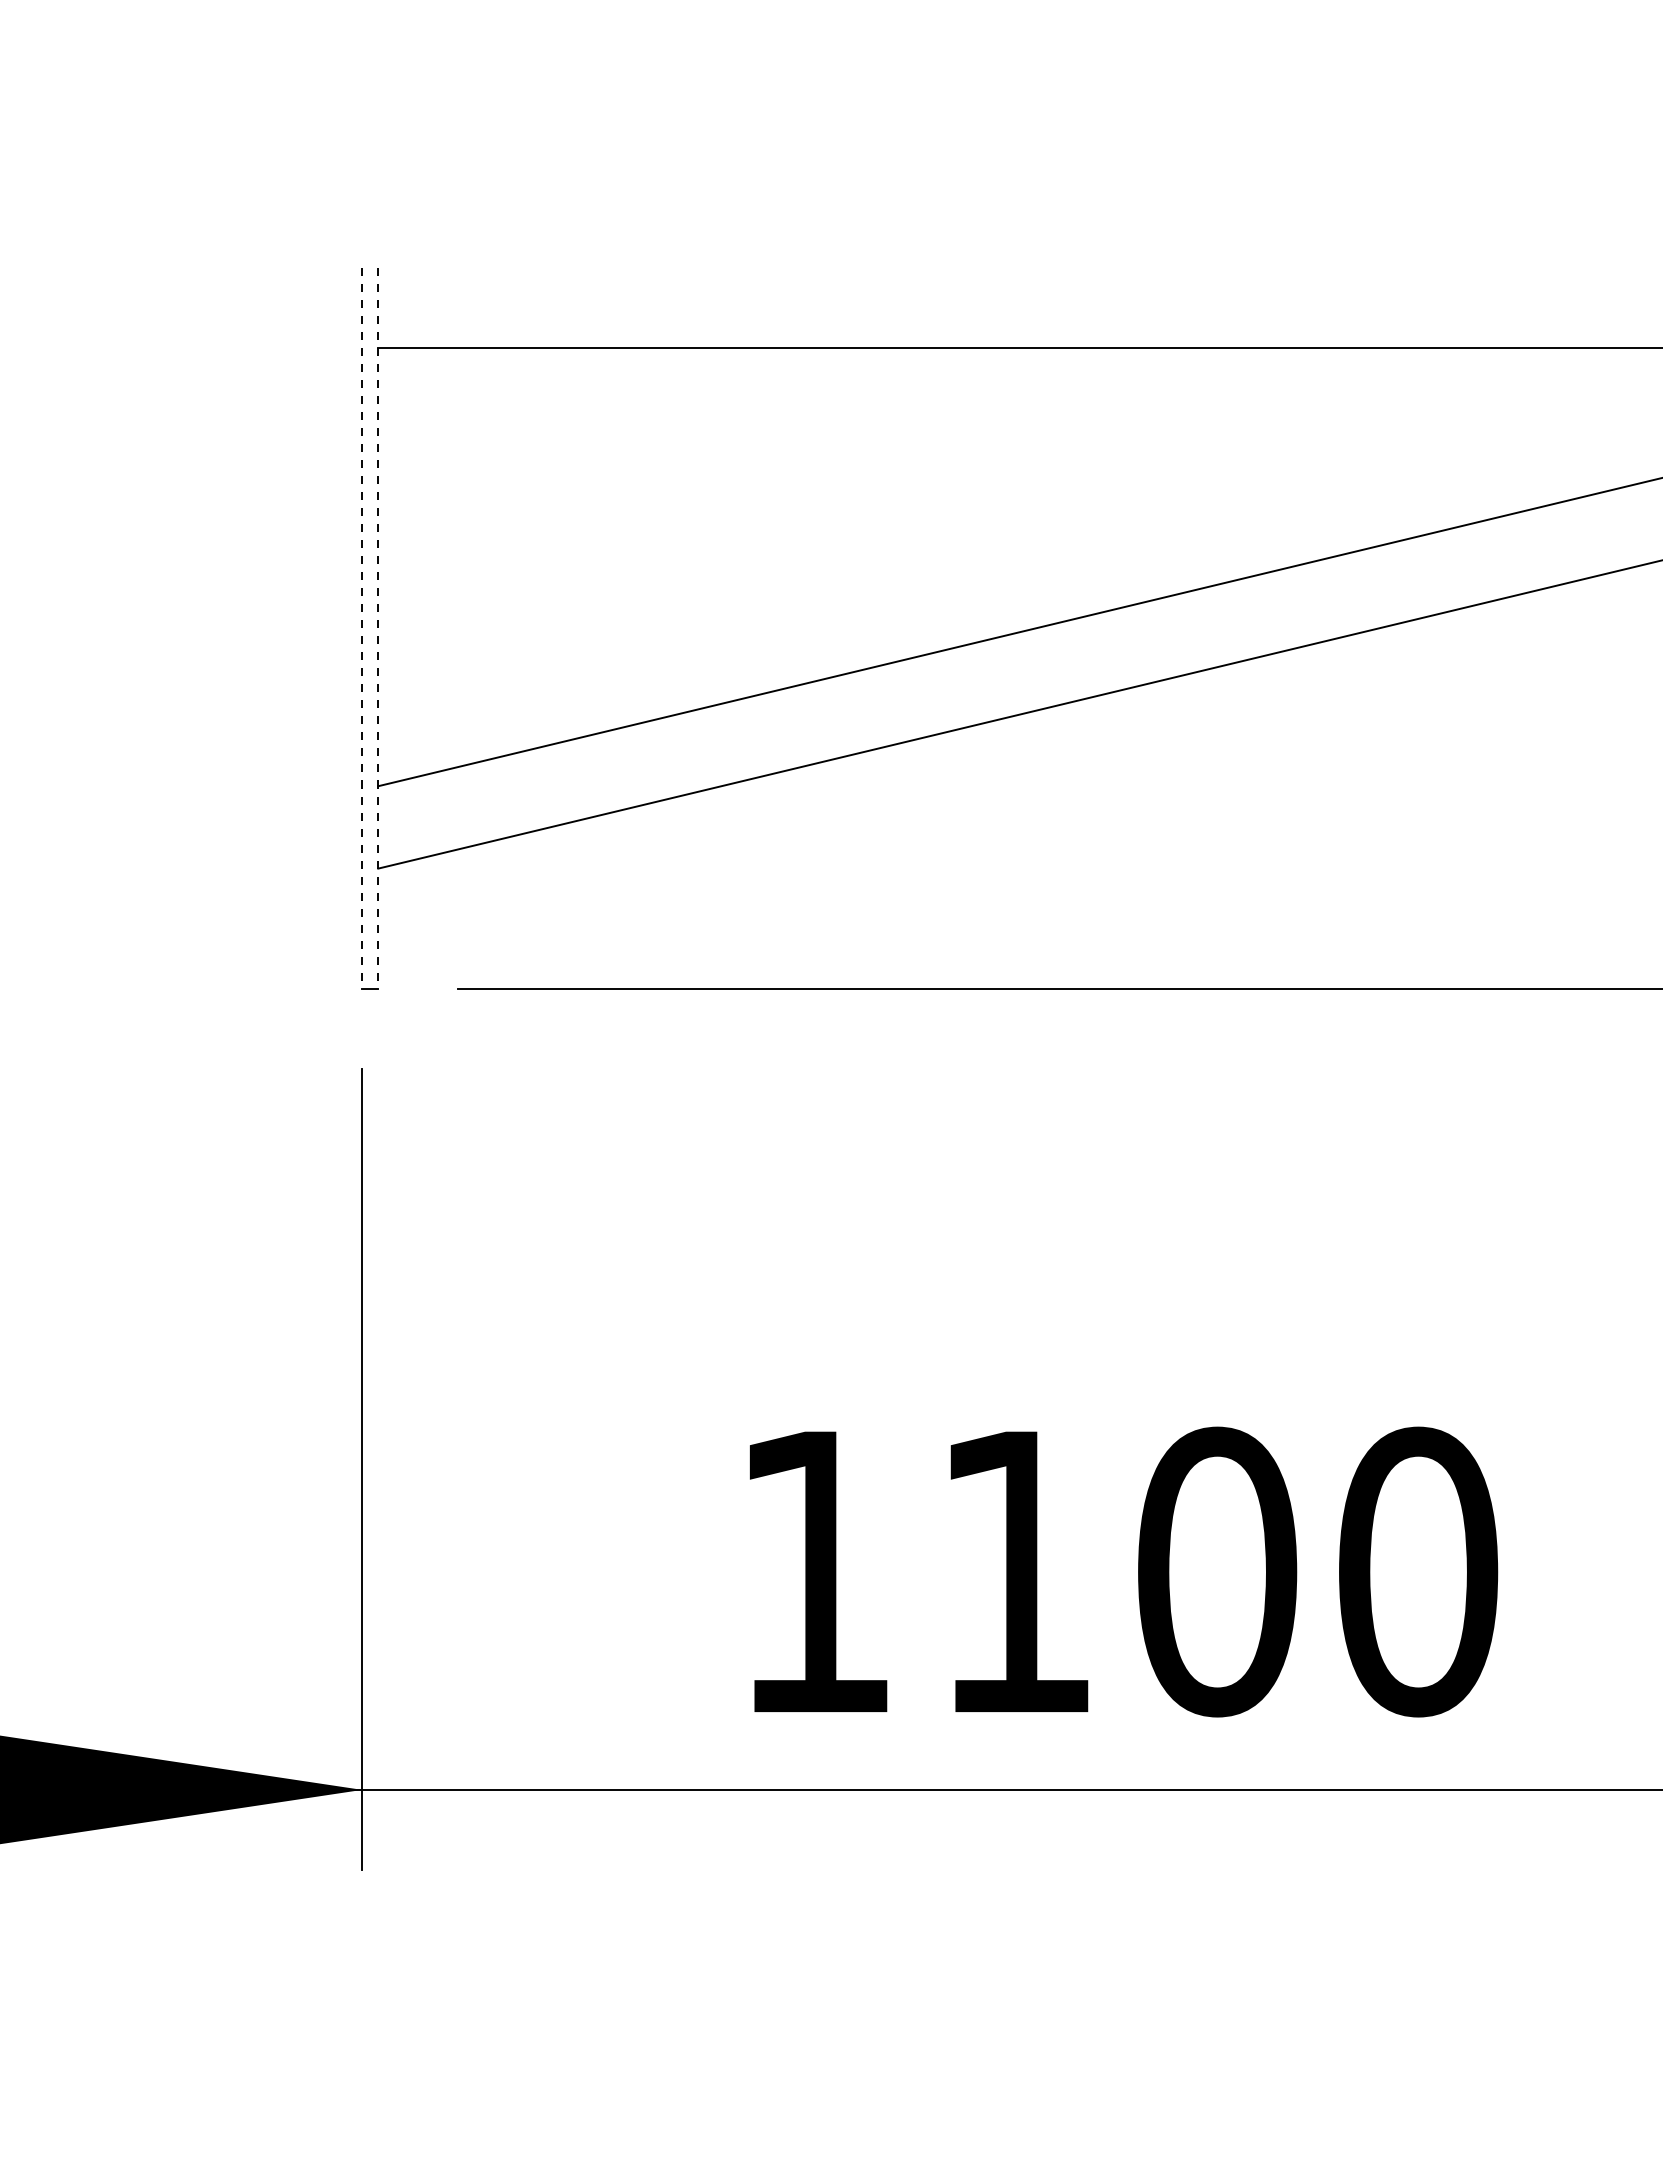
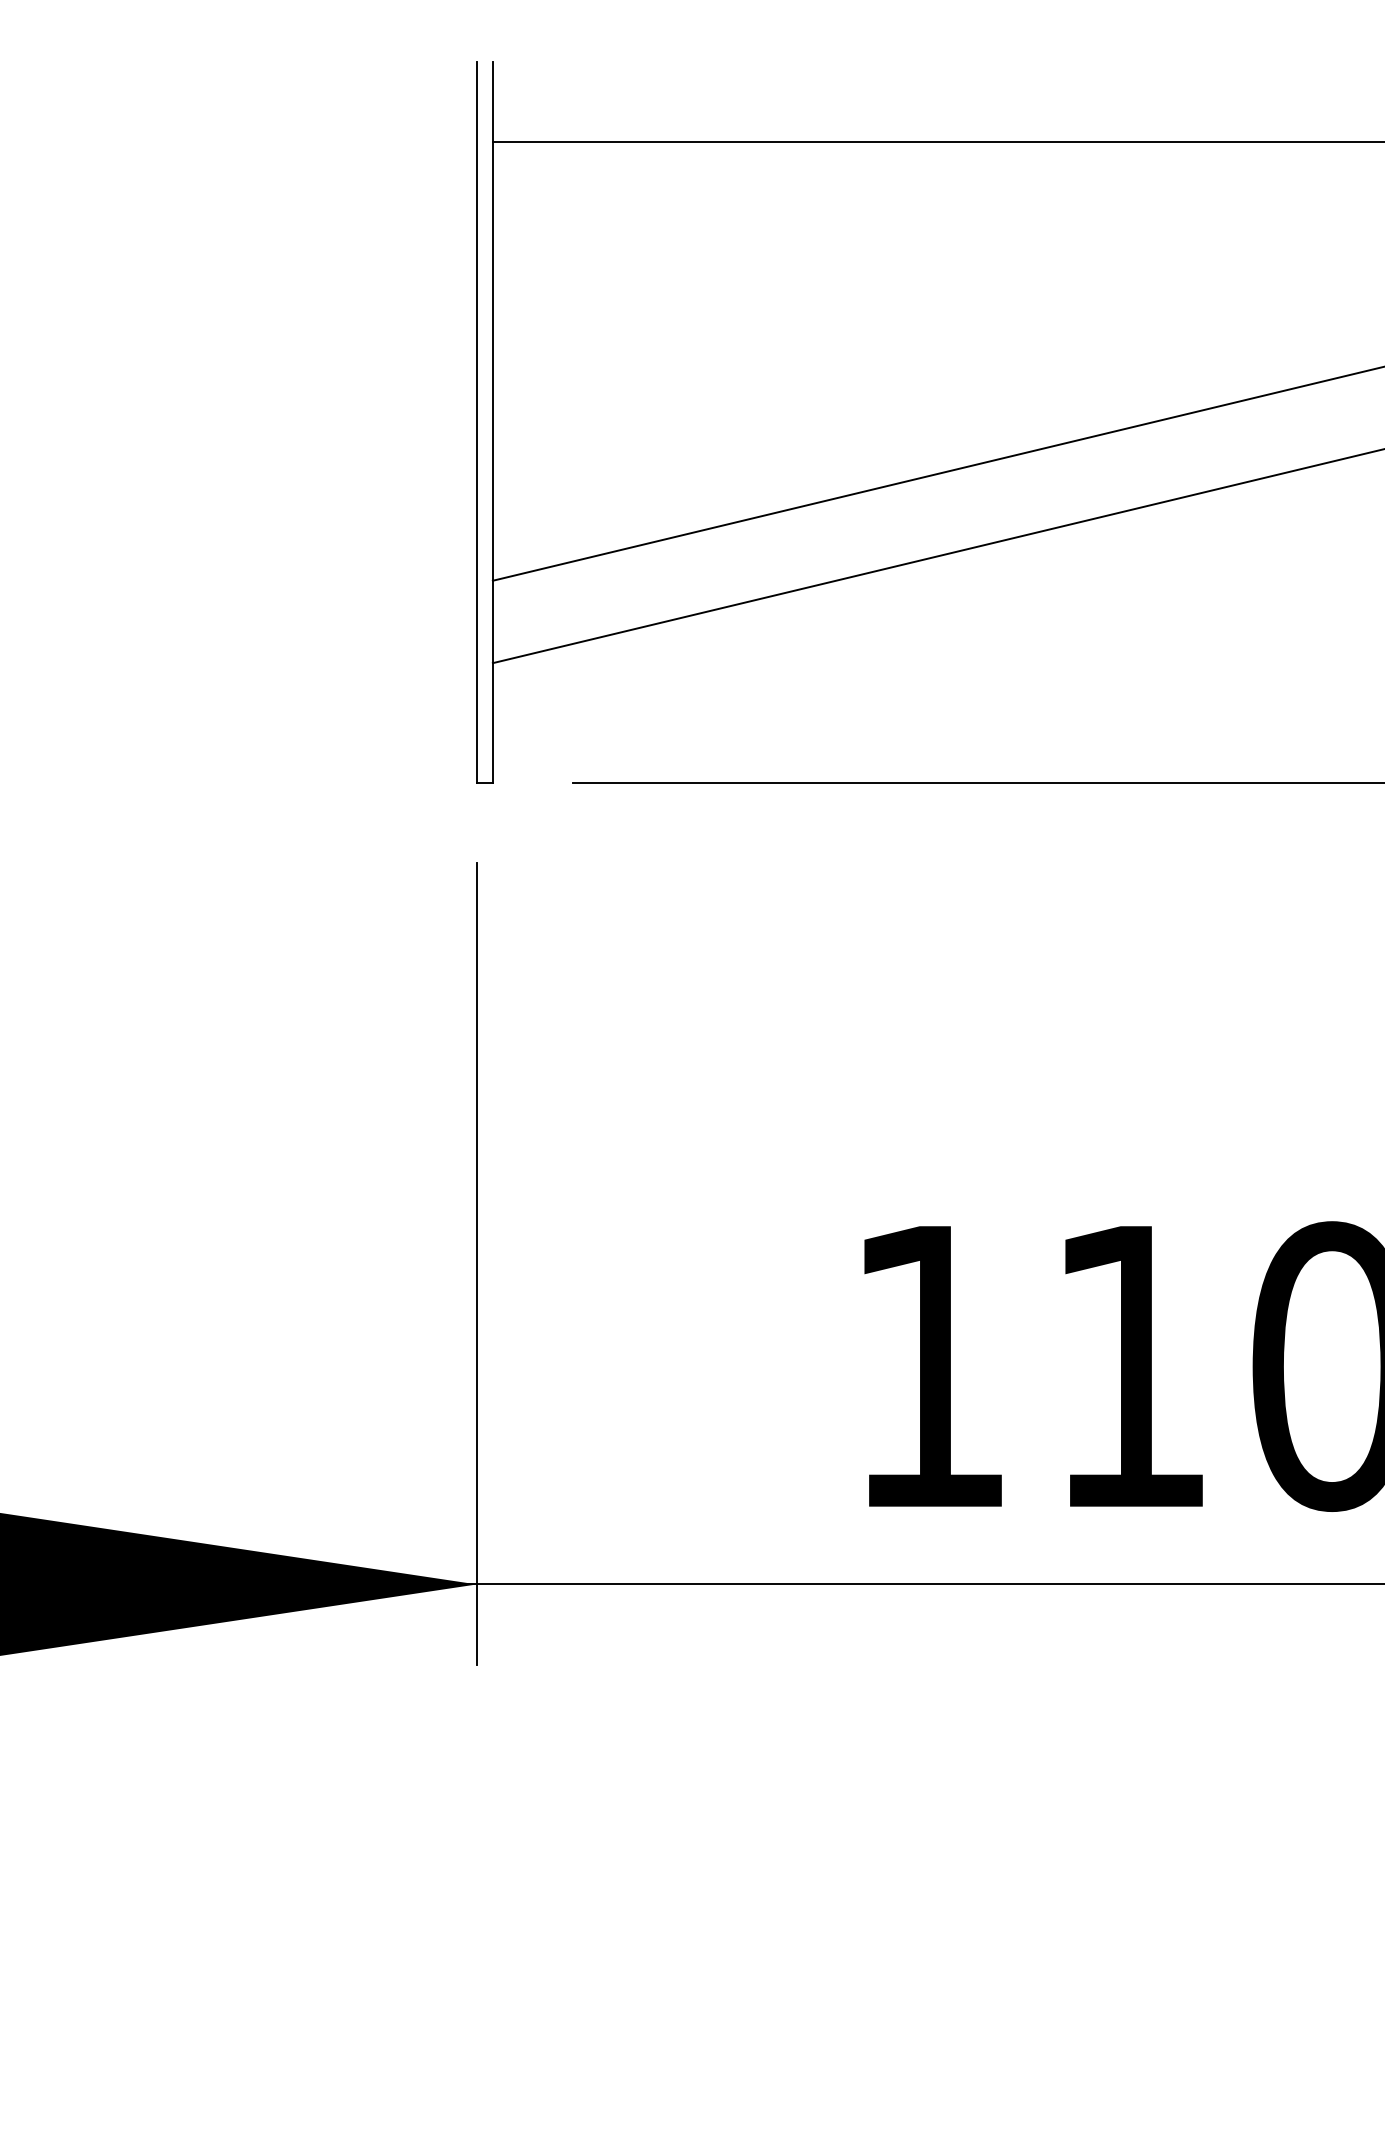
line: (362, 628) -> (477, 423), dashed -> solid
line: (378, 628) -> (493, 423), dashed -> solid

